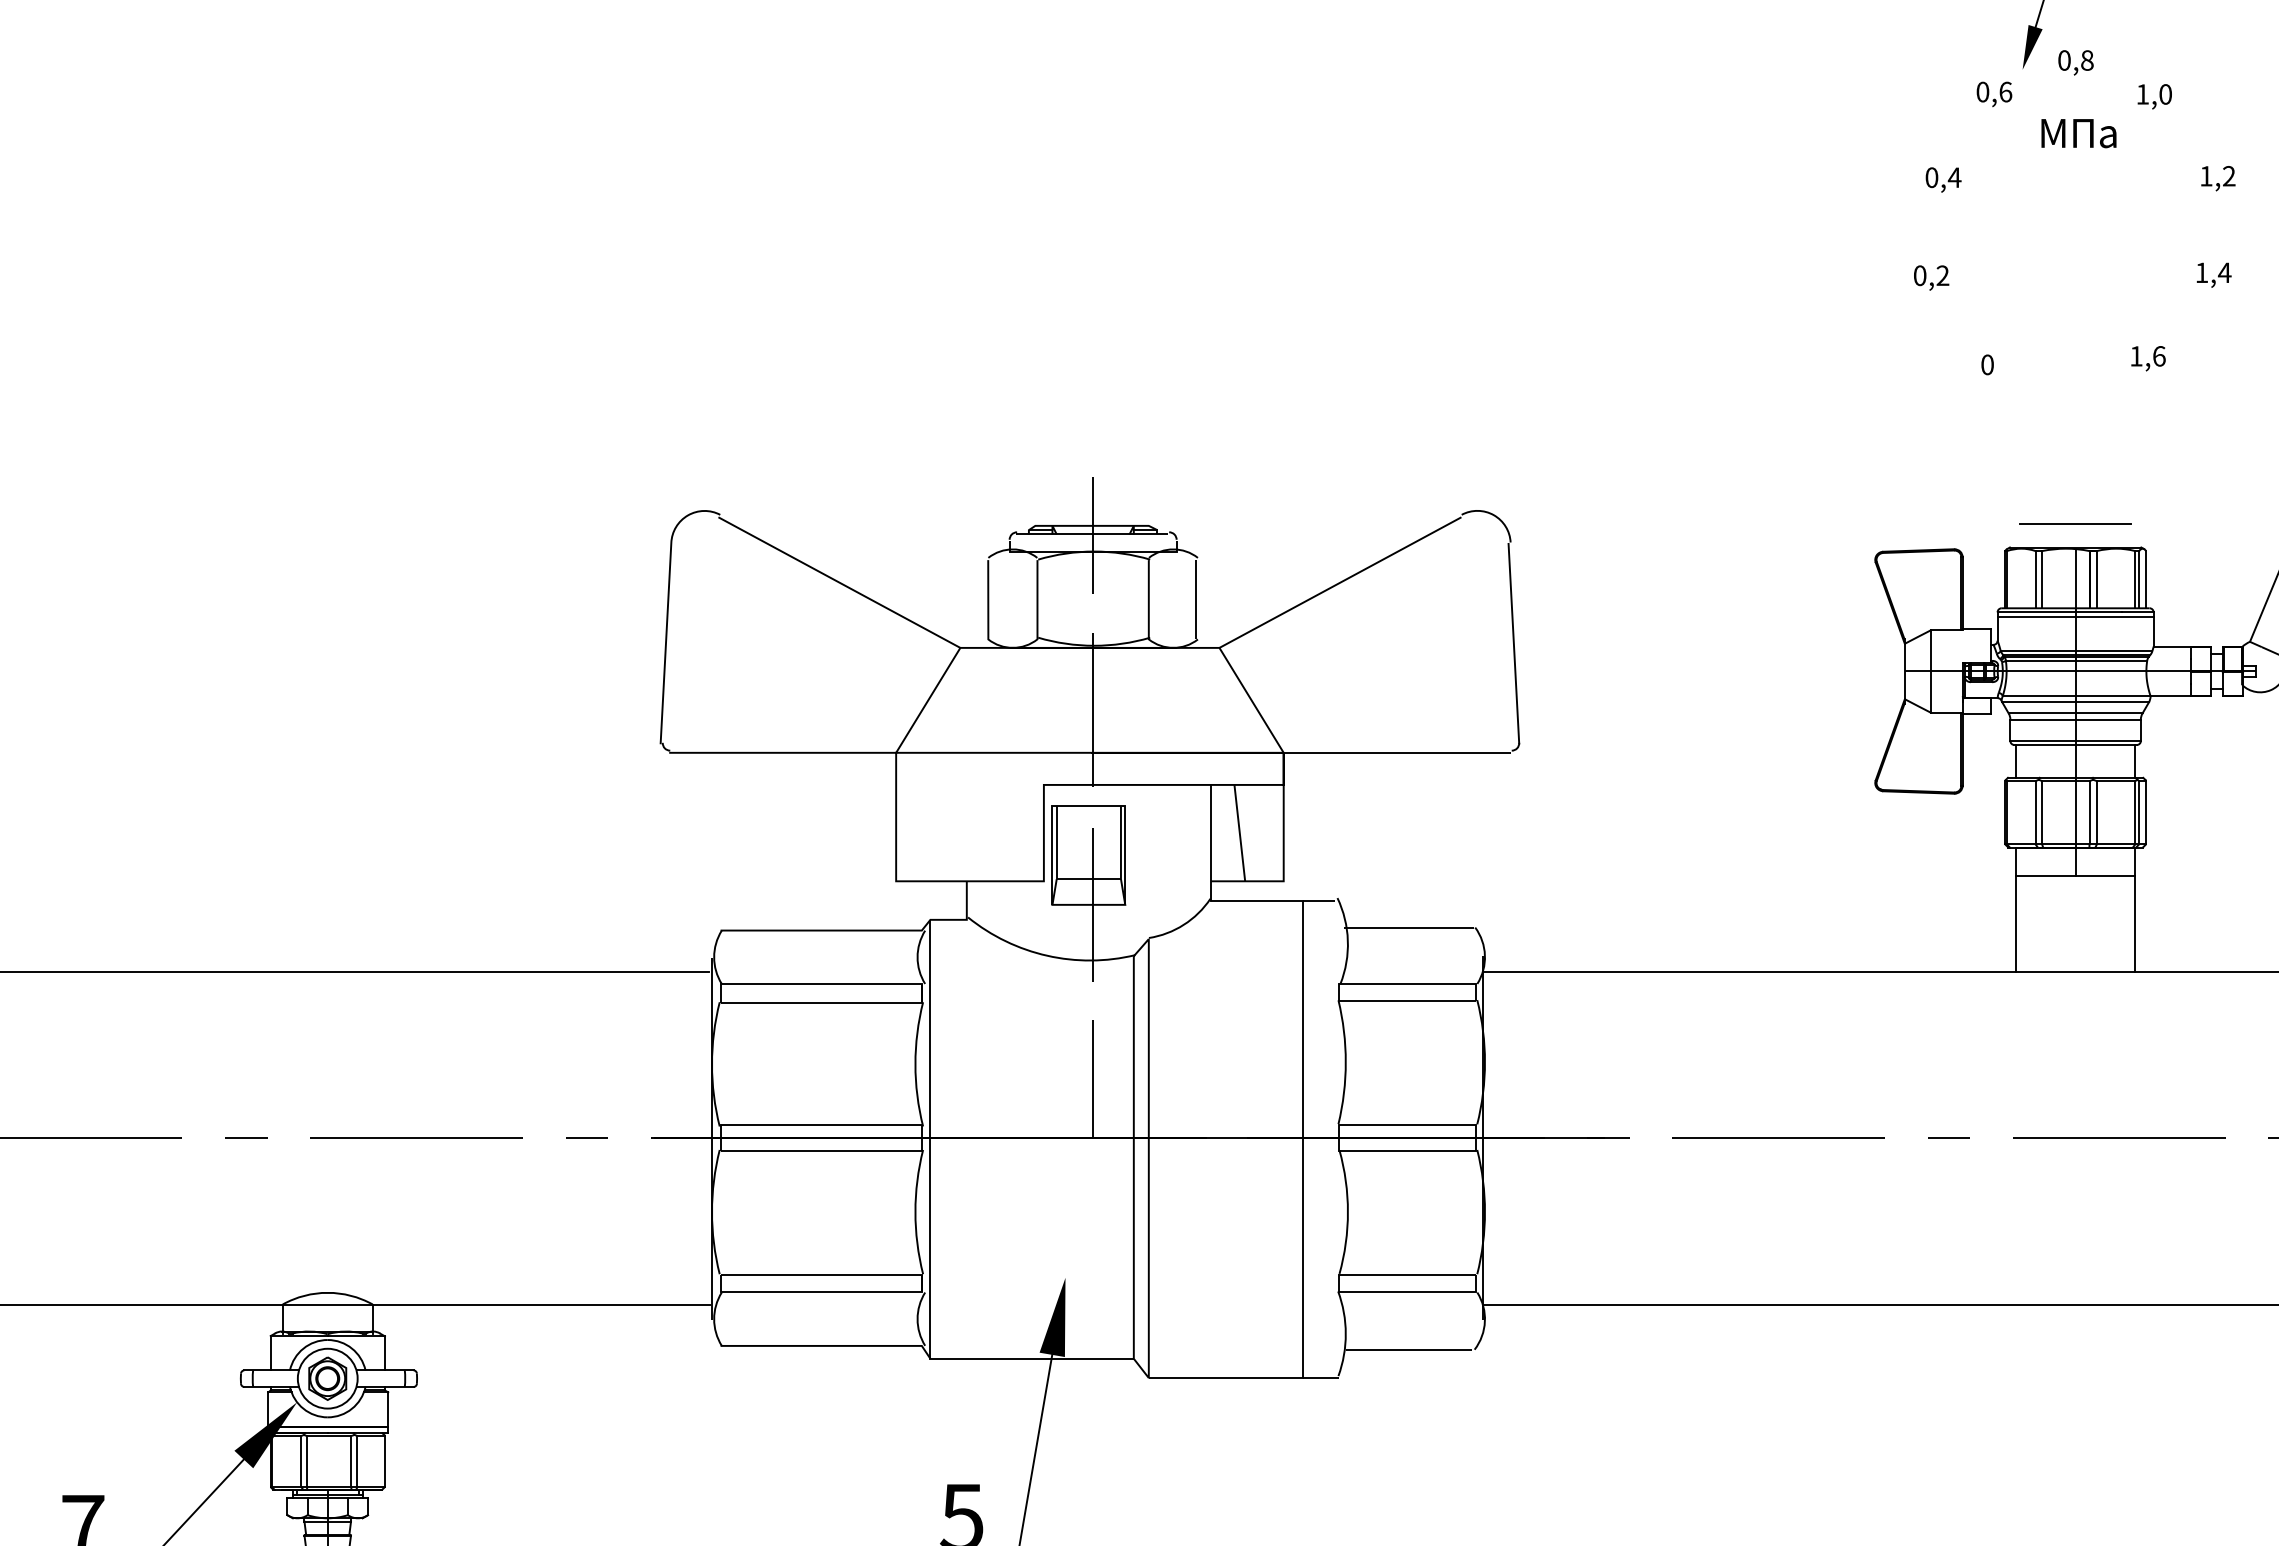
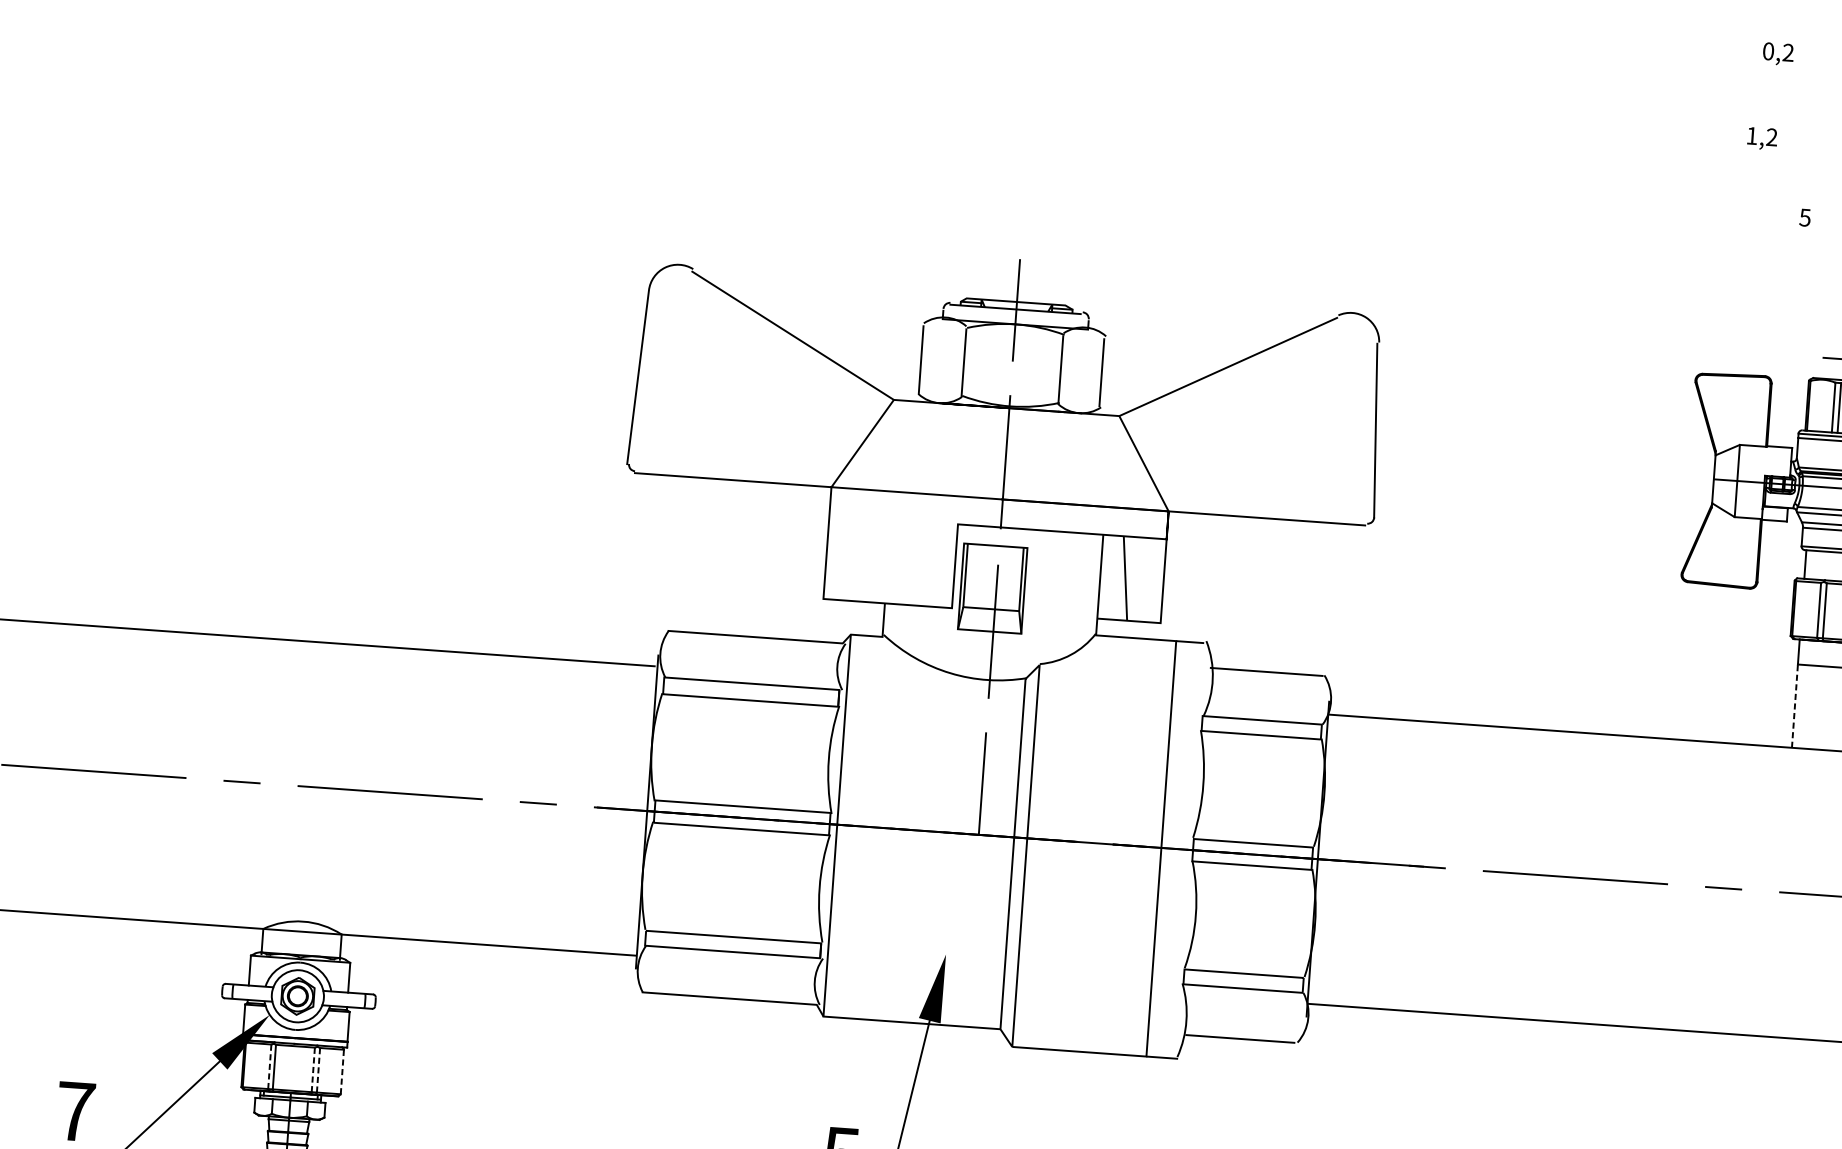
text: (1954, 177) -> (1788, 52), 0,4 -> 0,2
text: (1920, 275) -> (1752, 135), 0,2 -> 1,2
text: (1987, 364) -> (1805, 217), 0 -> 5
line: (2015, 924) -> (1794, 706), solid -> dashed
line: (301, 1461) -> (269, 1066), solid -> dashed
line: (351, 1461) -> (313, 1069), solid -> dashed
line: (357, 1461) -> (318, 1070), solid -> dashed
line: (384, 1461) -> (342, 1071), solid -> dashed

